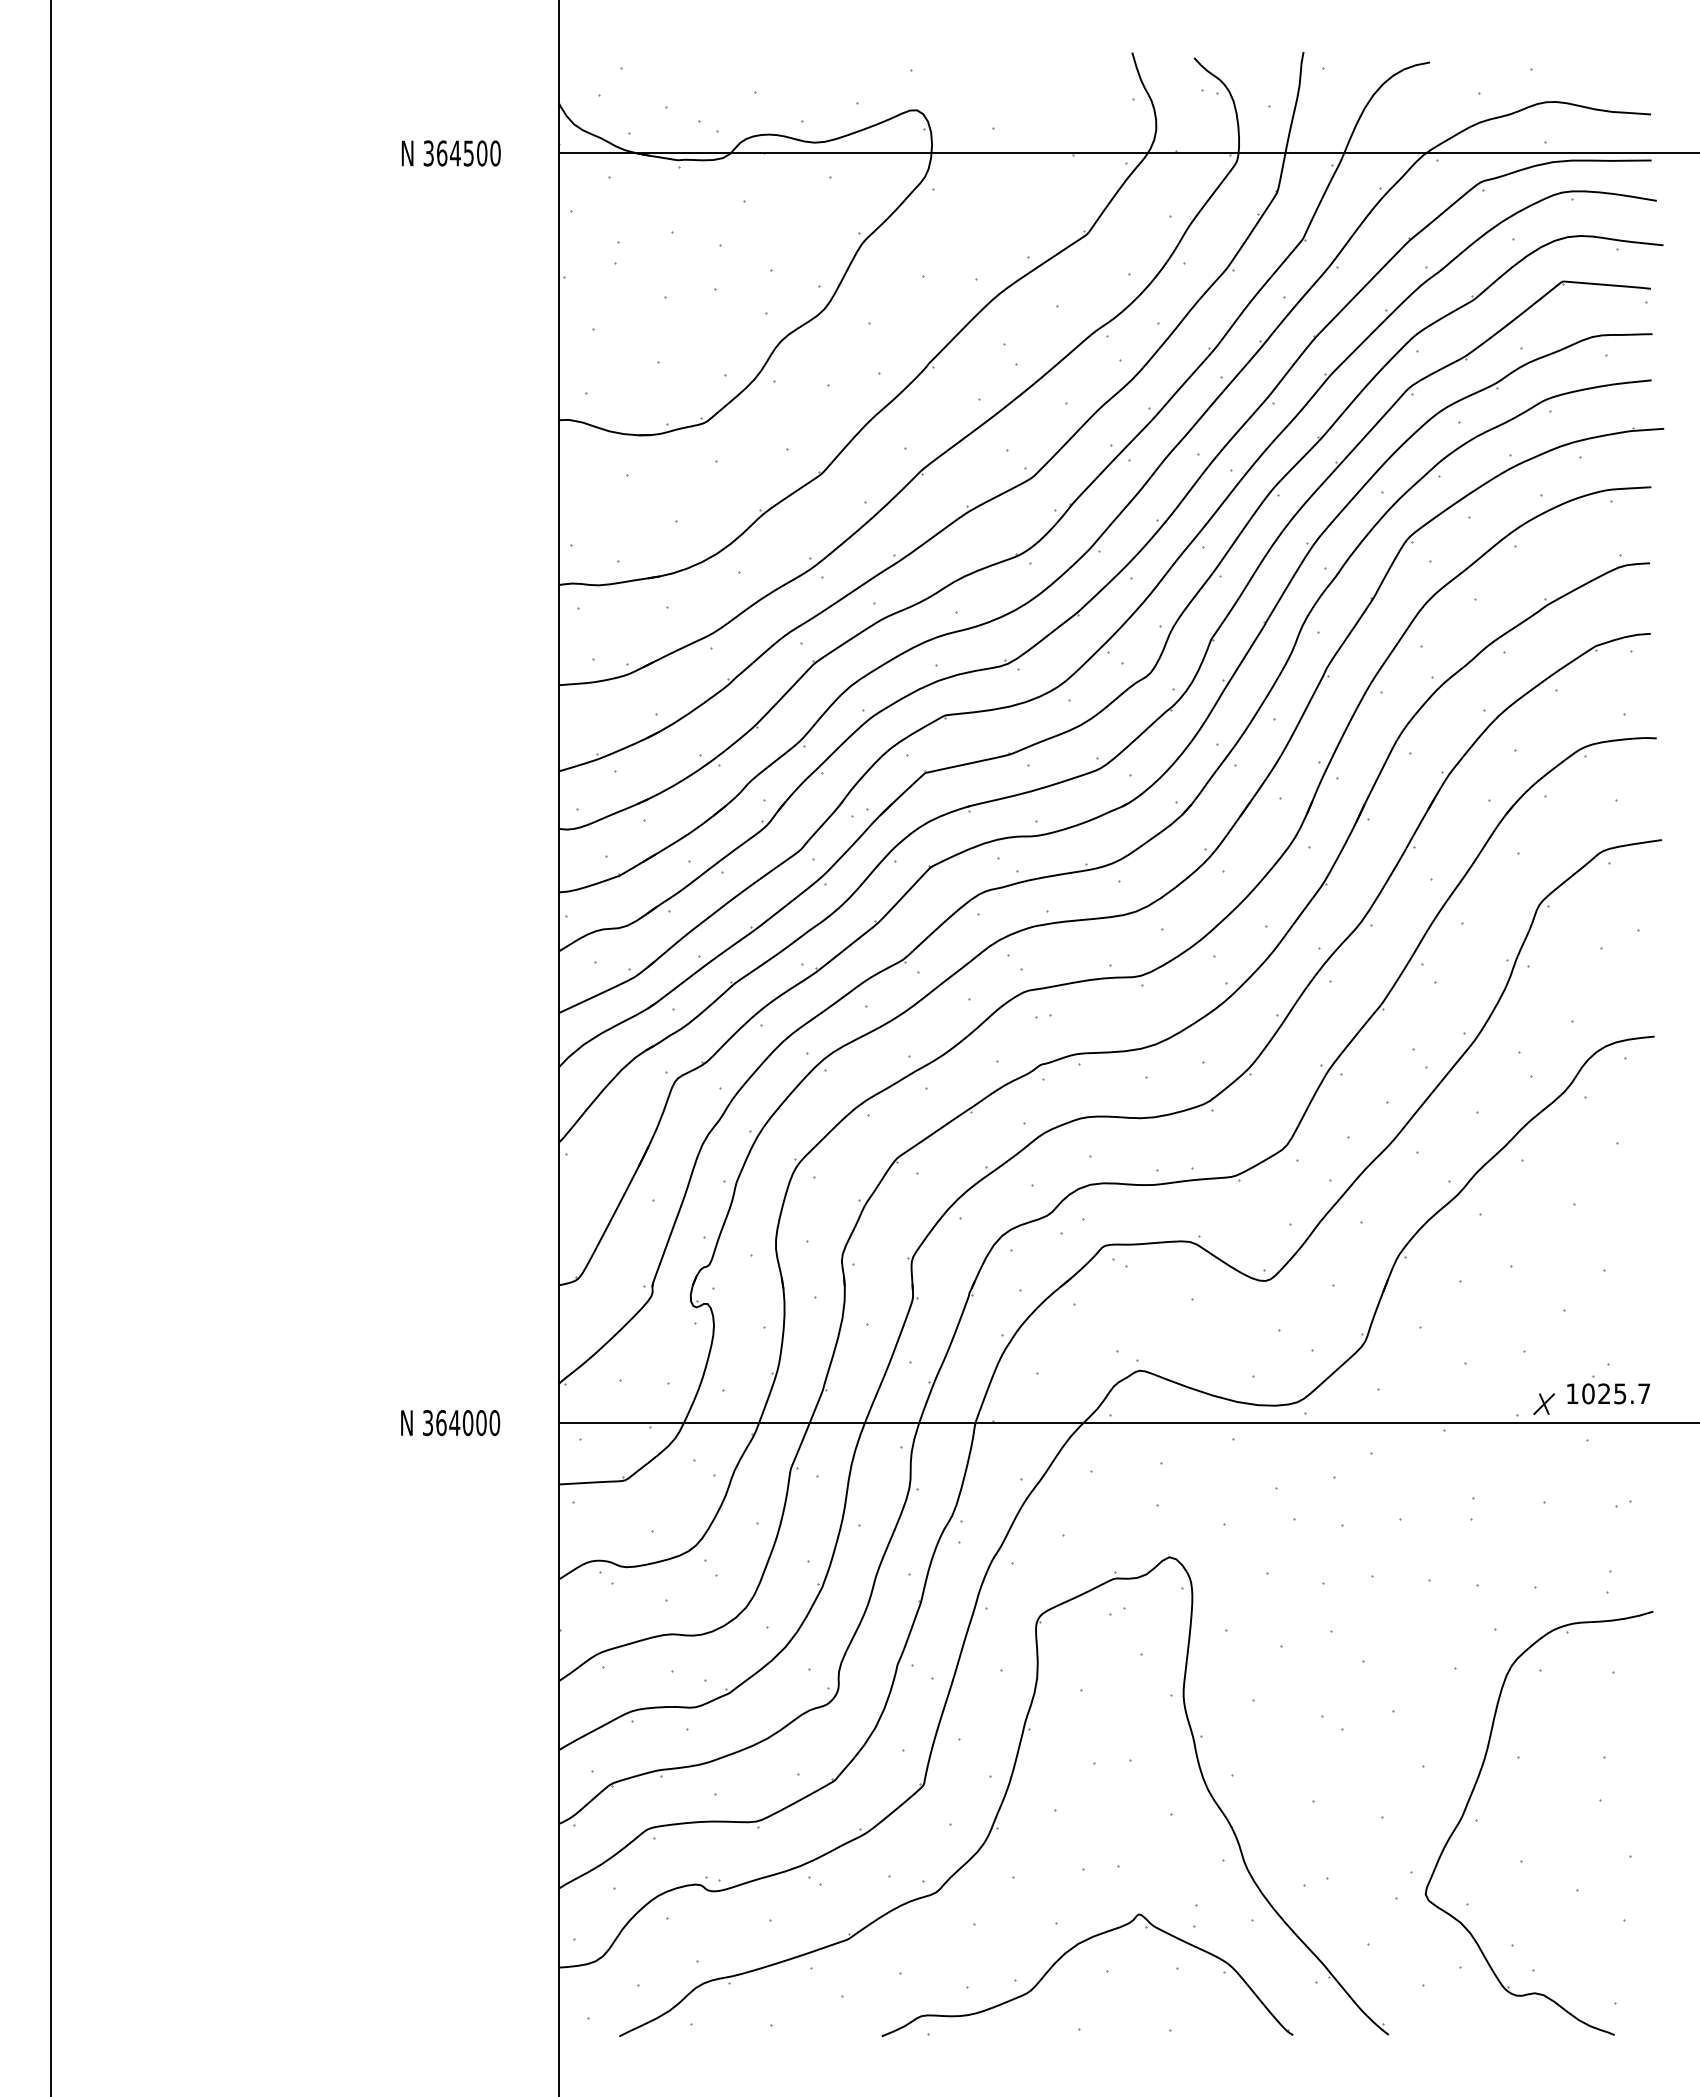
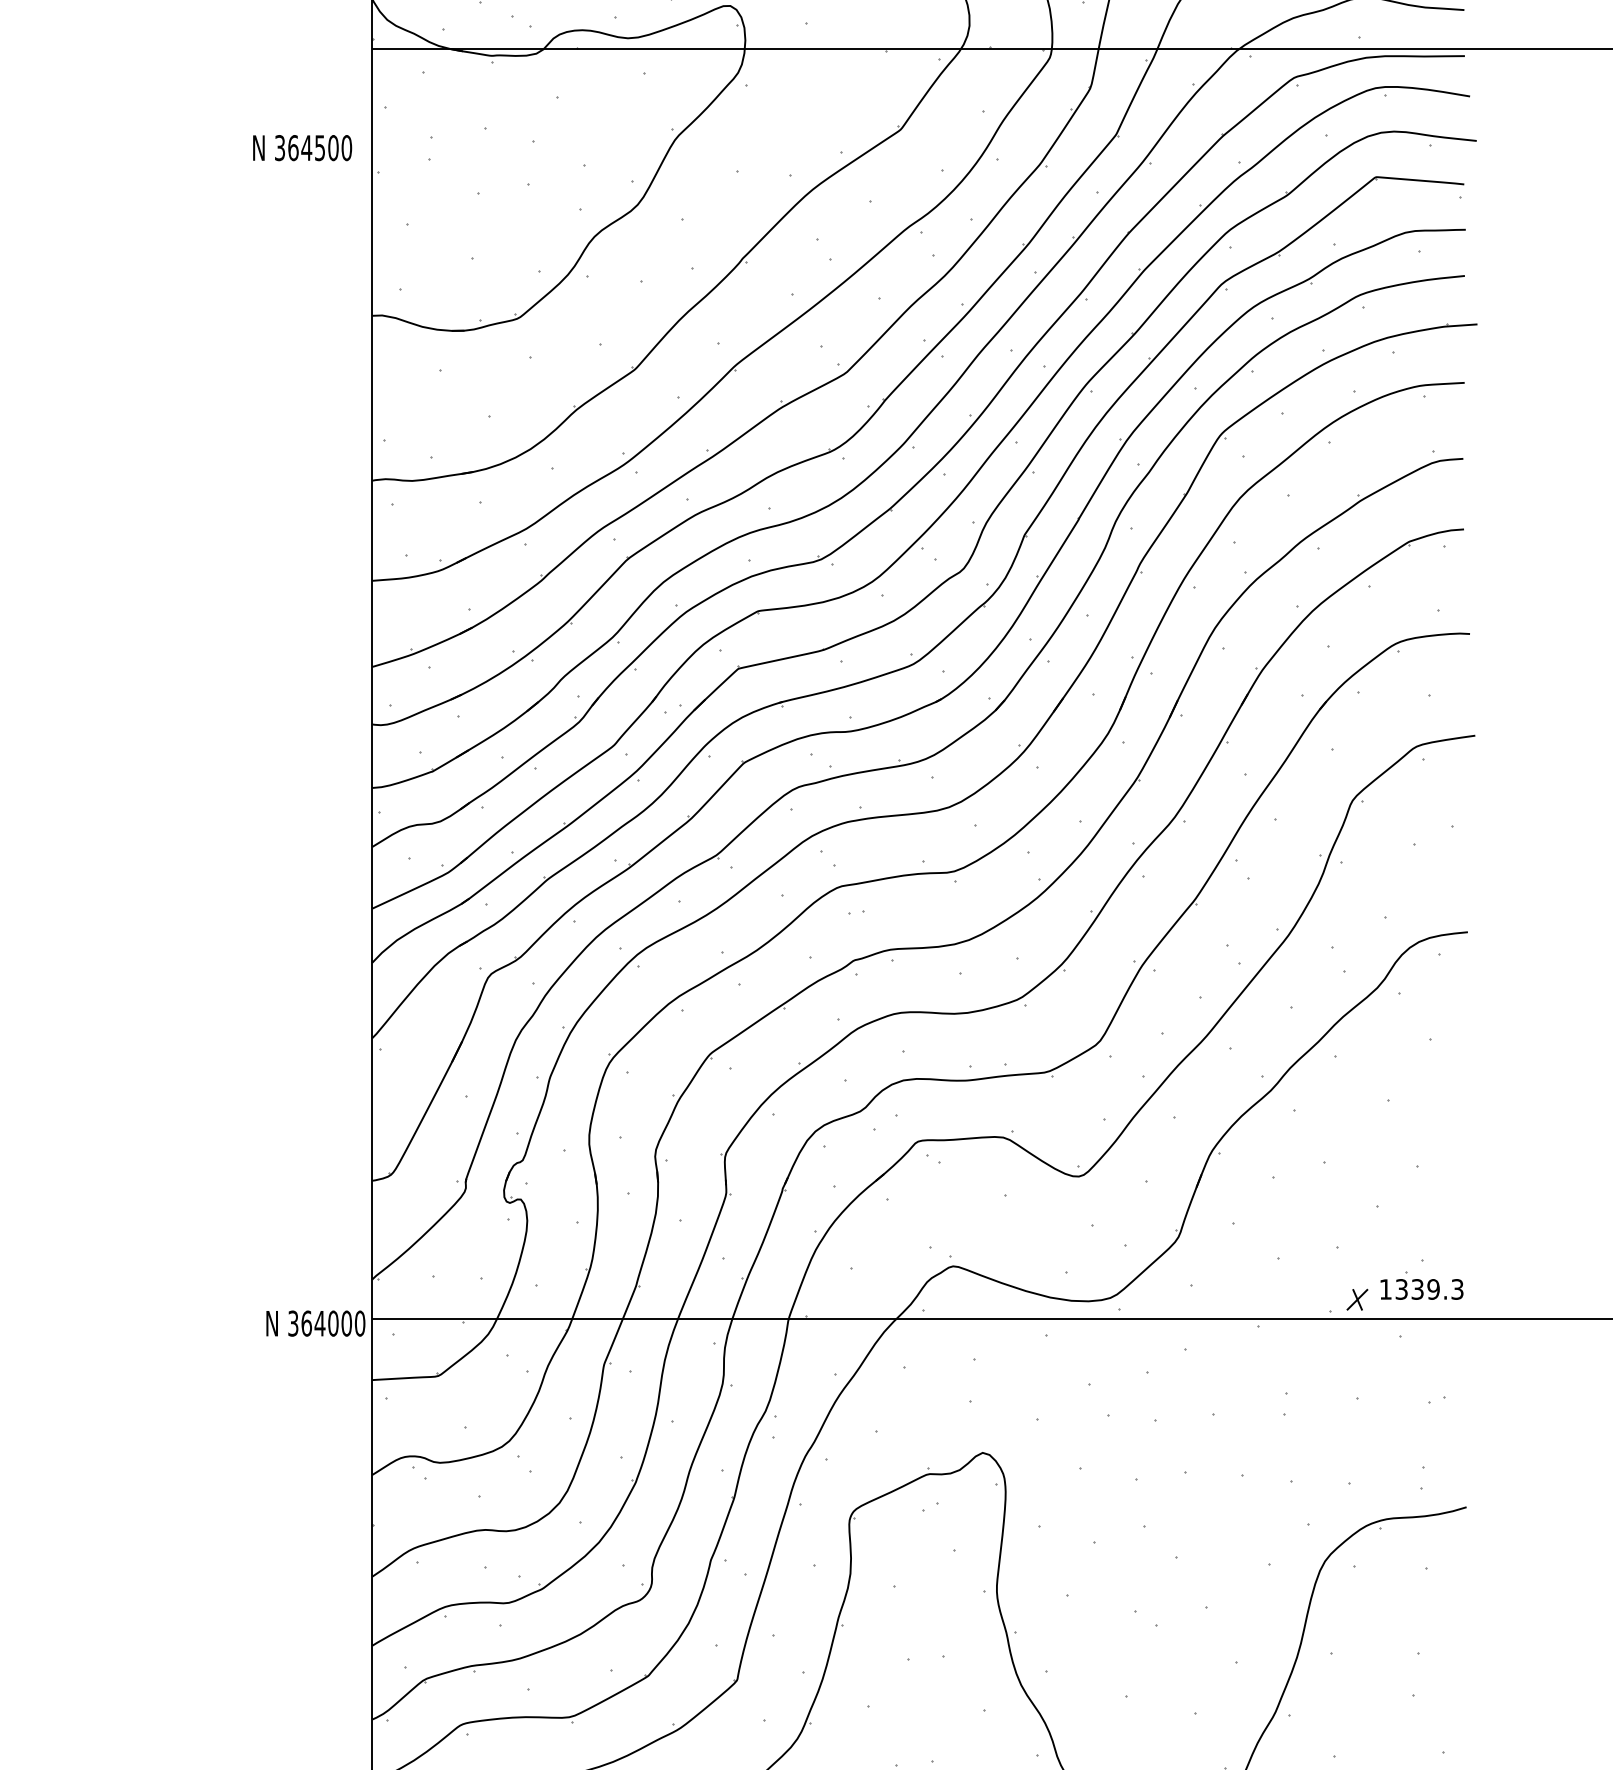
text: (450, 153) -> (301, 148), moved
text: (1616, 1393) -> (1429, 1289), 1025.7 -> 1339.3
text: (450, 1423) -> (315, 1324), moved

